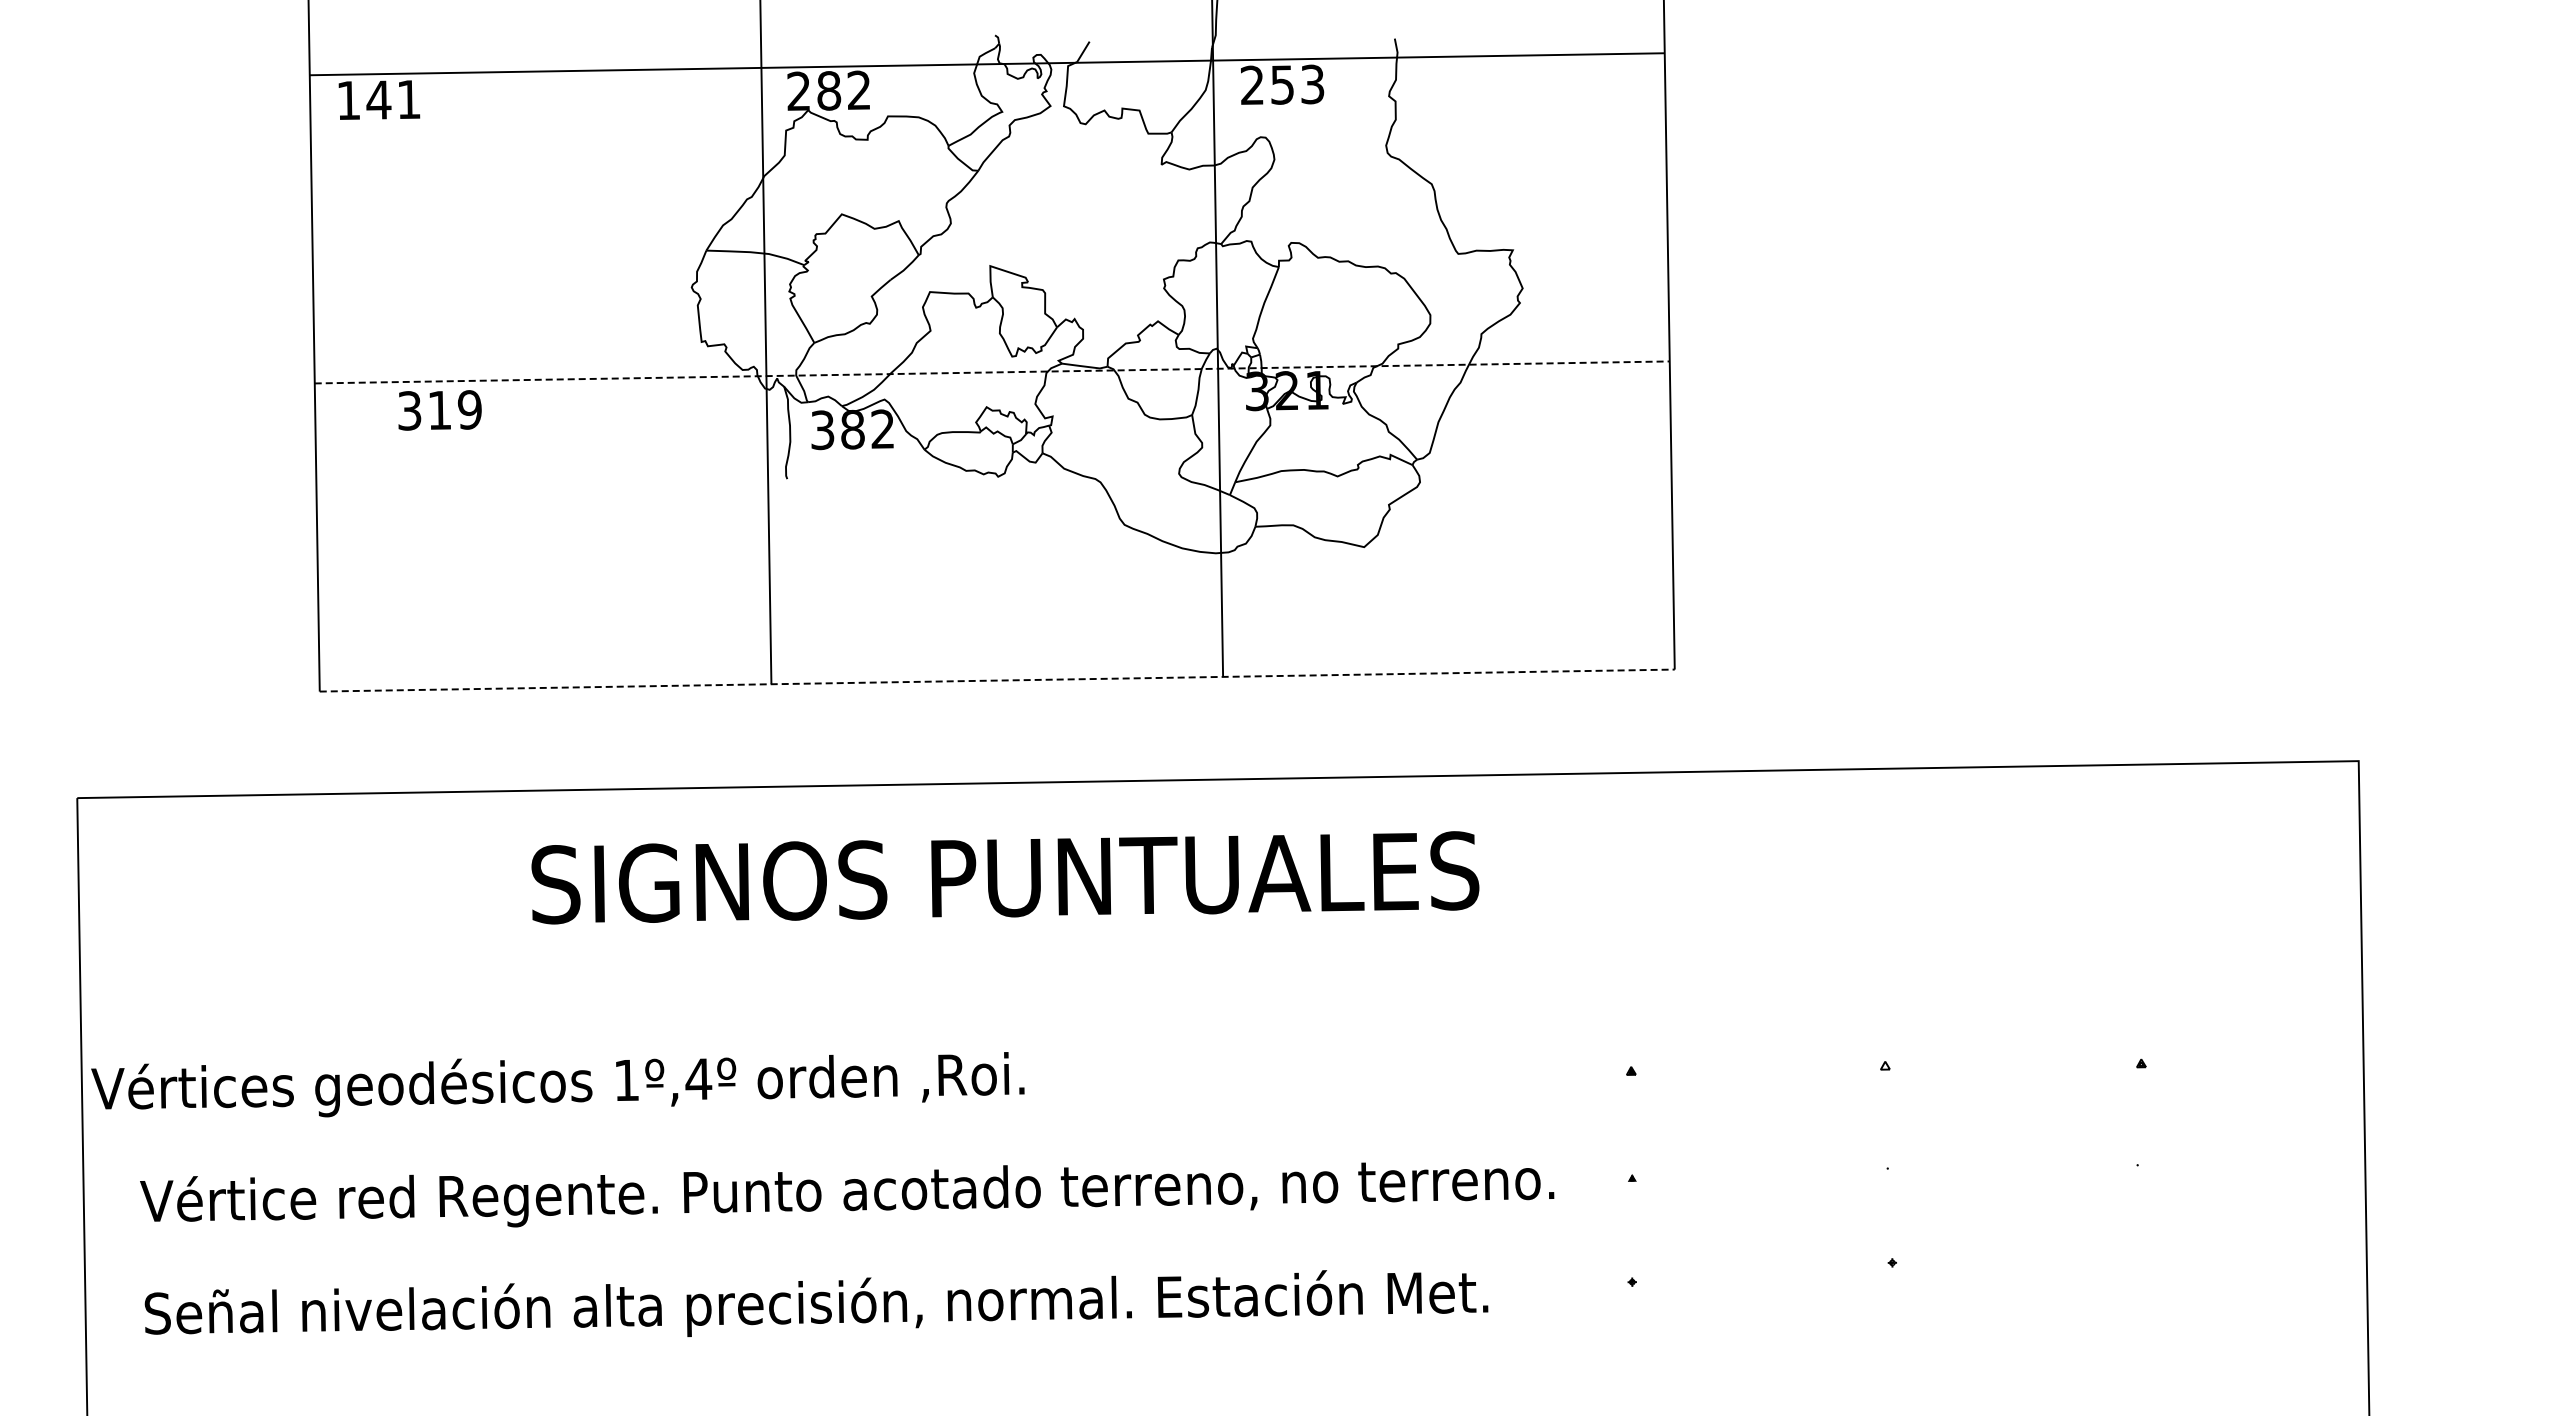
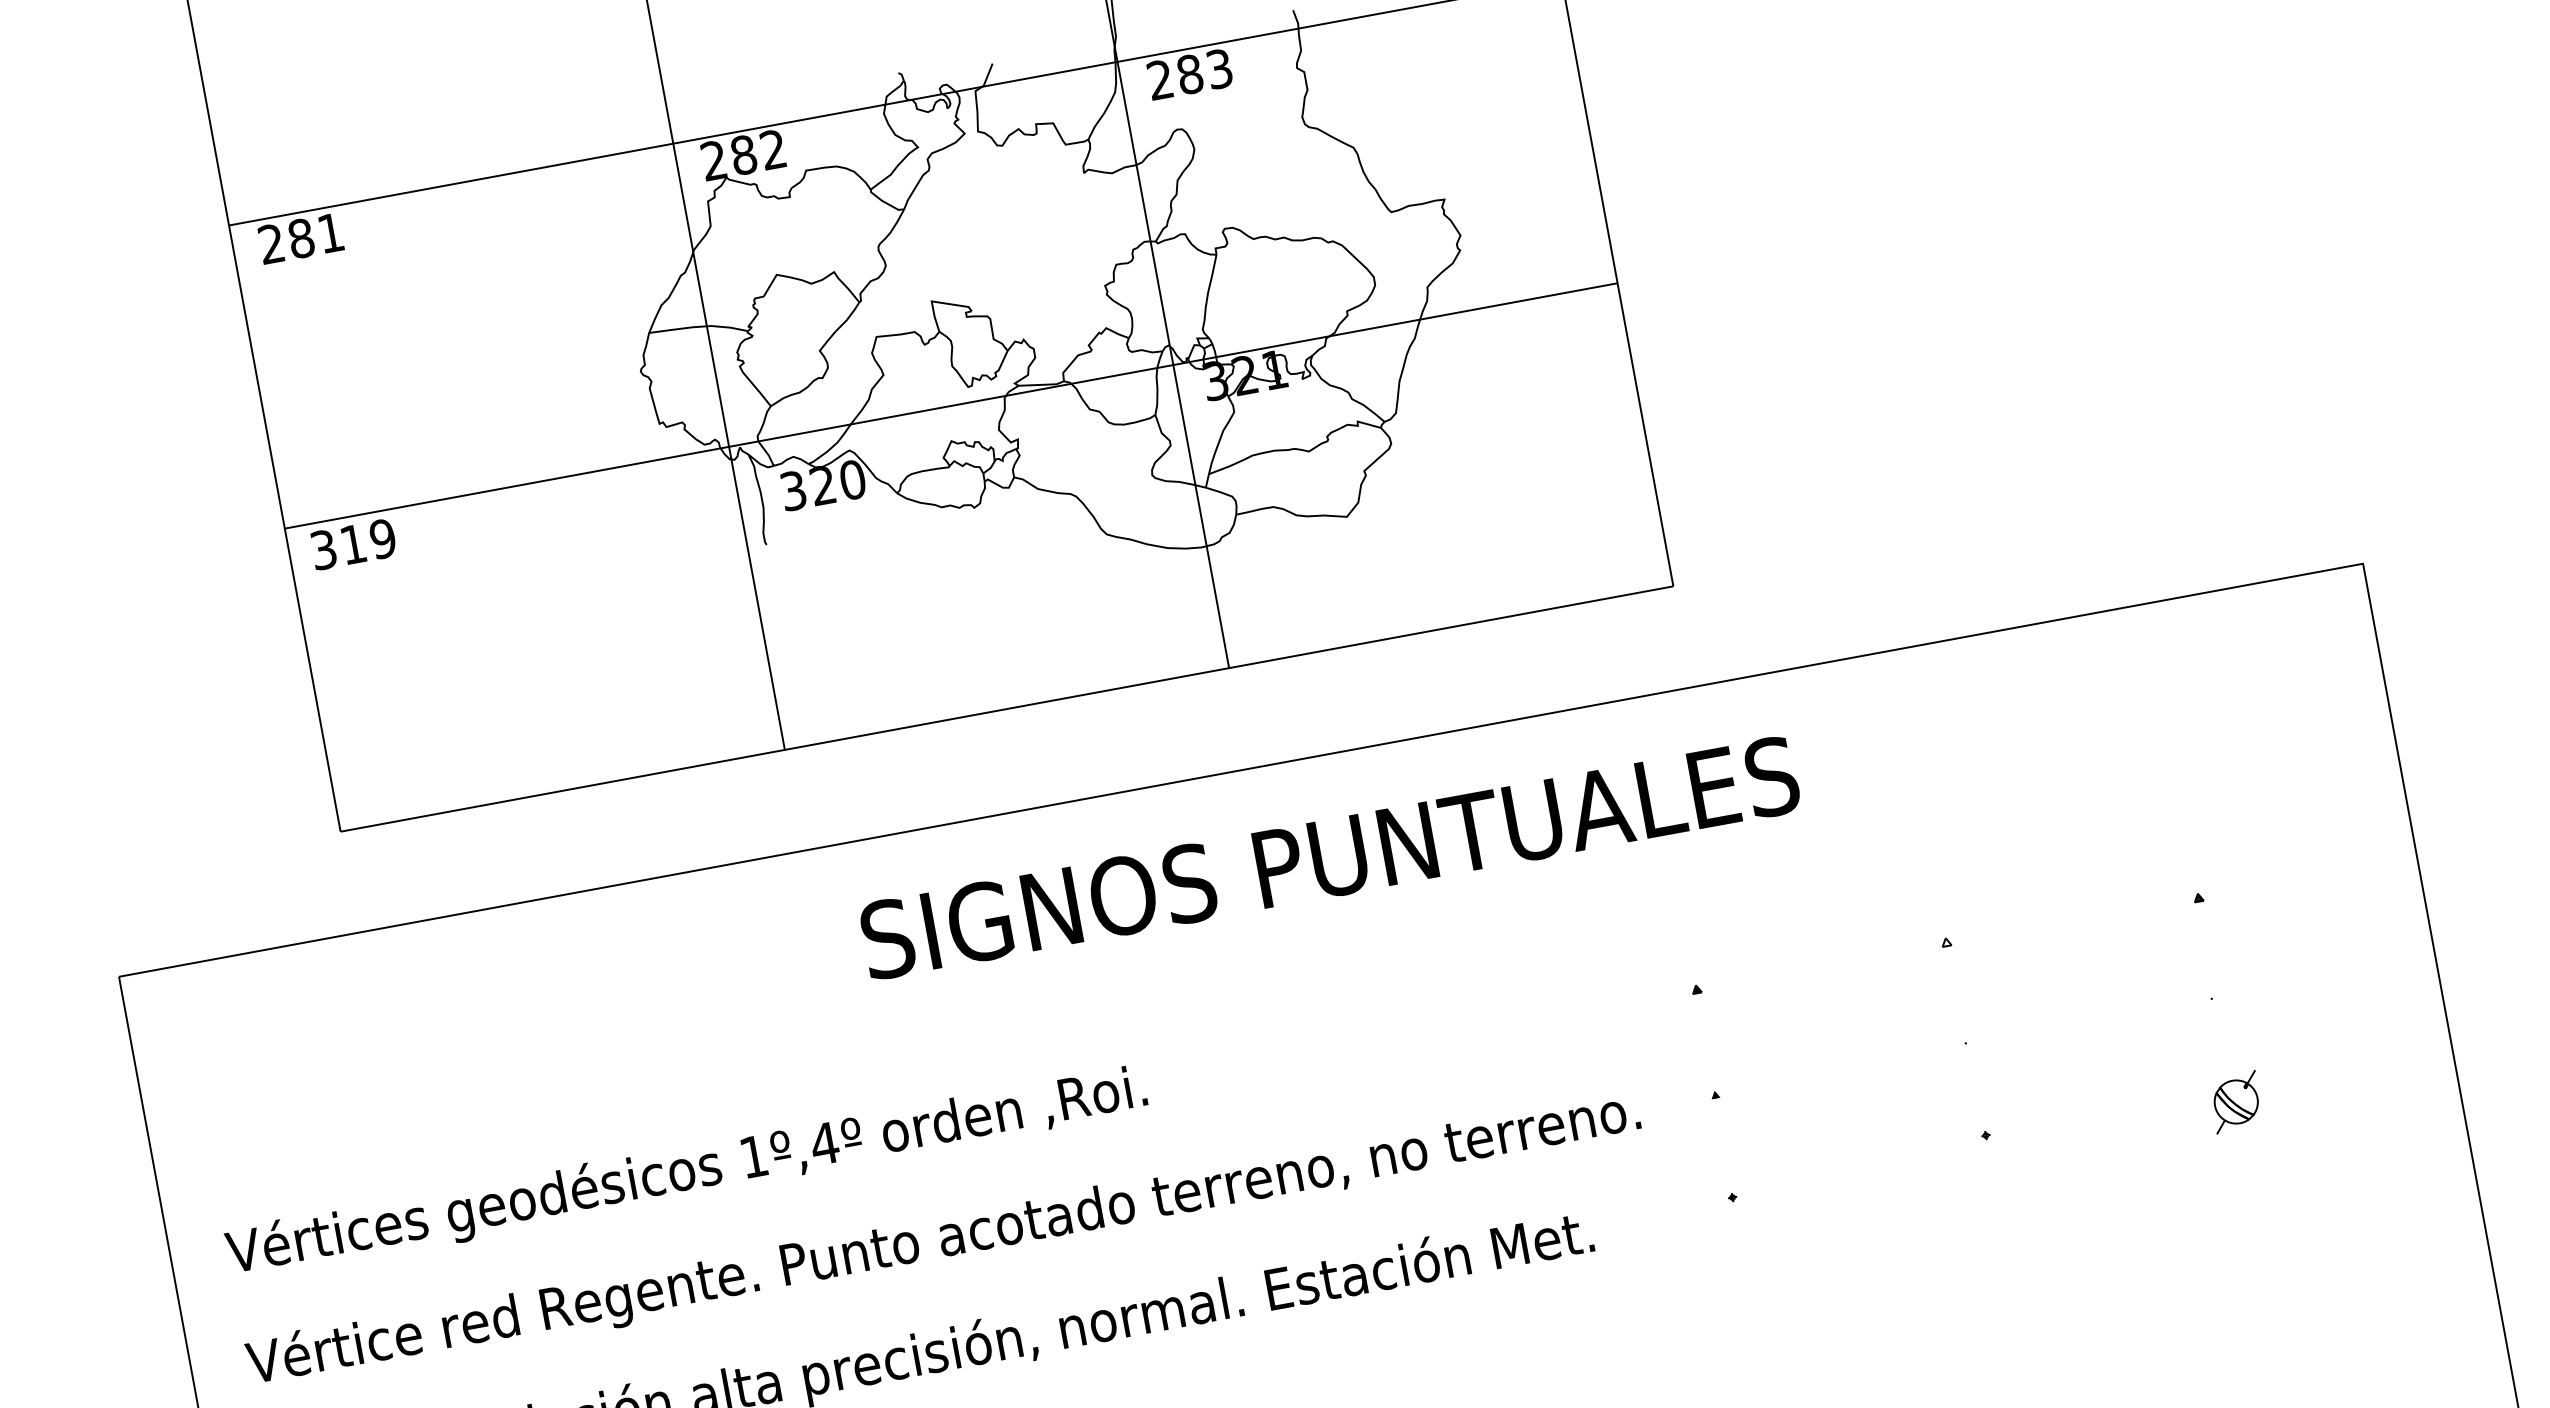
text: (1282, 84) -> (1189, 74), 253 -> 283
text: (364, 99) -> (287, 240), 141 -> 281
line: (992, 372) -> (951, 405), dashed -> solid
text: (439, 410) -> (353, 544), moved
text: (867, 429) -> (837, 482), 382 -> 320
line: (997, 680) -> (1007, 708), dashed -> solid
text: (1005, 877) -> (1330, 857), moved
text: (557, 1084) -> (686, 1172), moved
part: (2144, 1271) -> (2236, 1102), added

